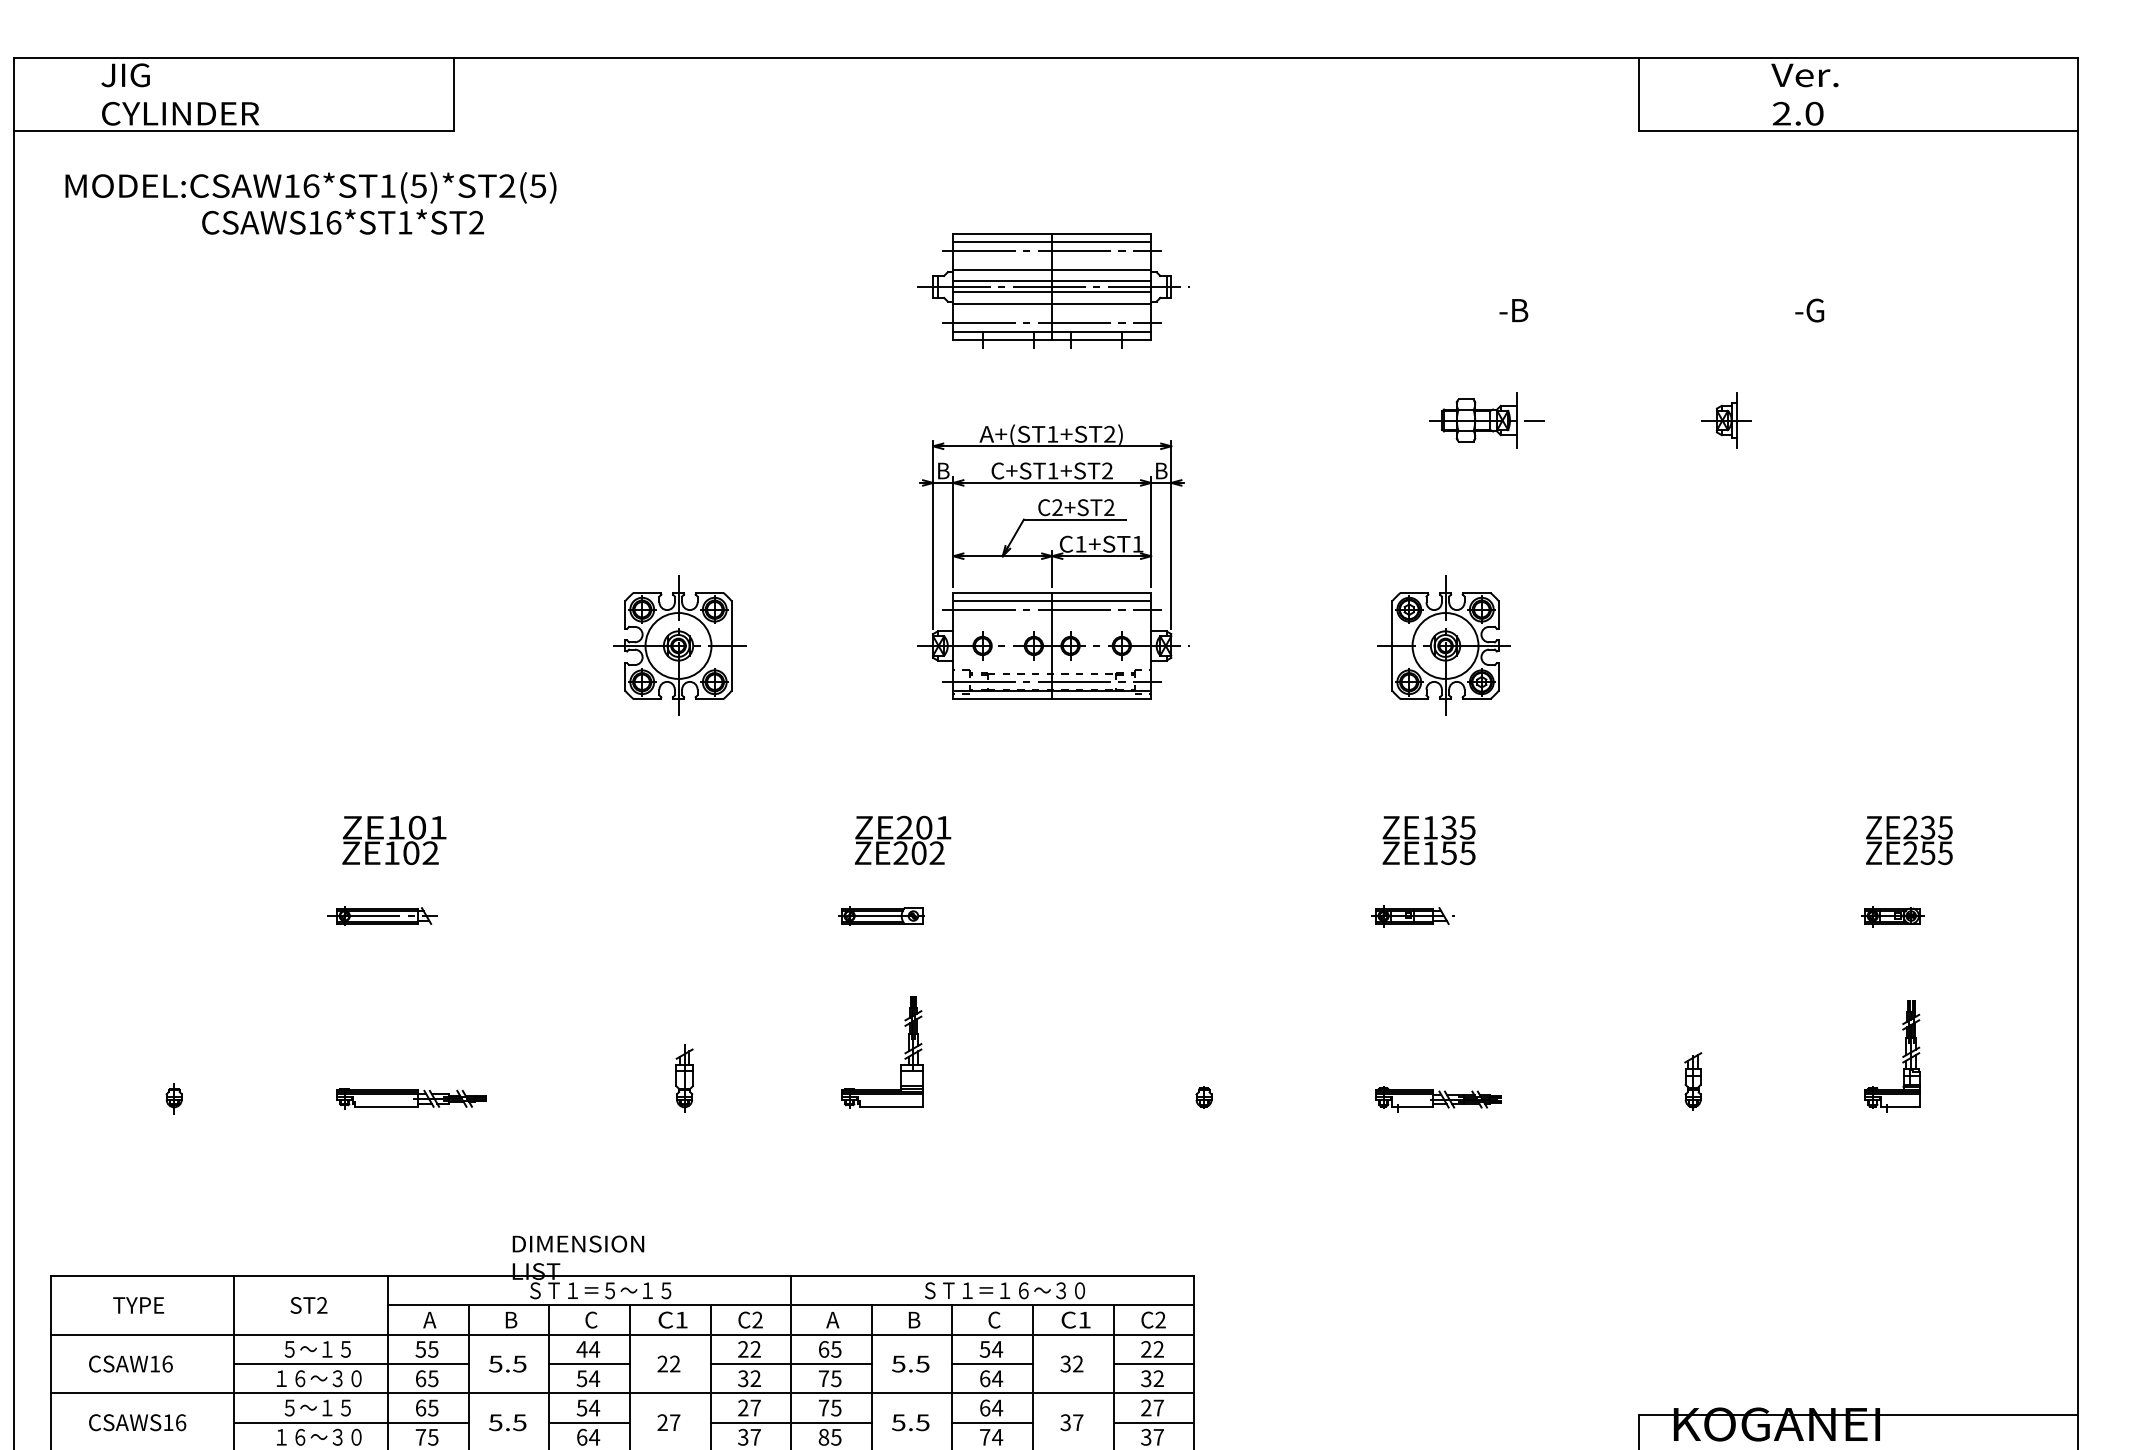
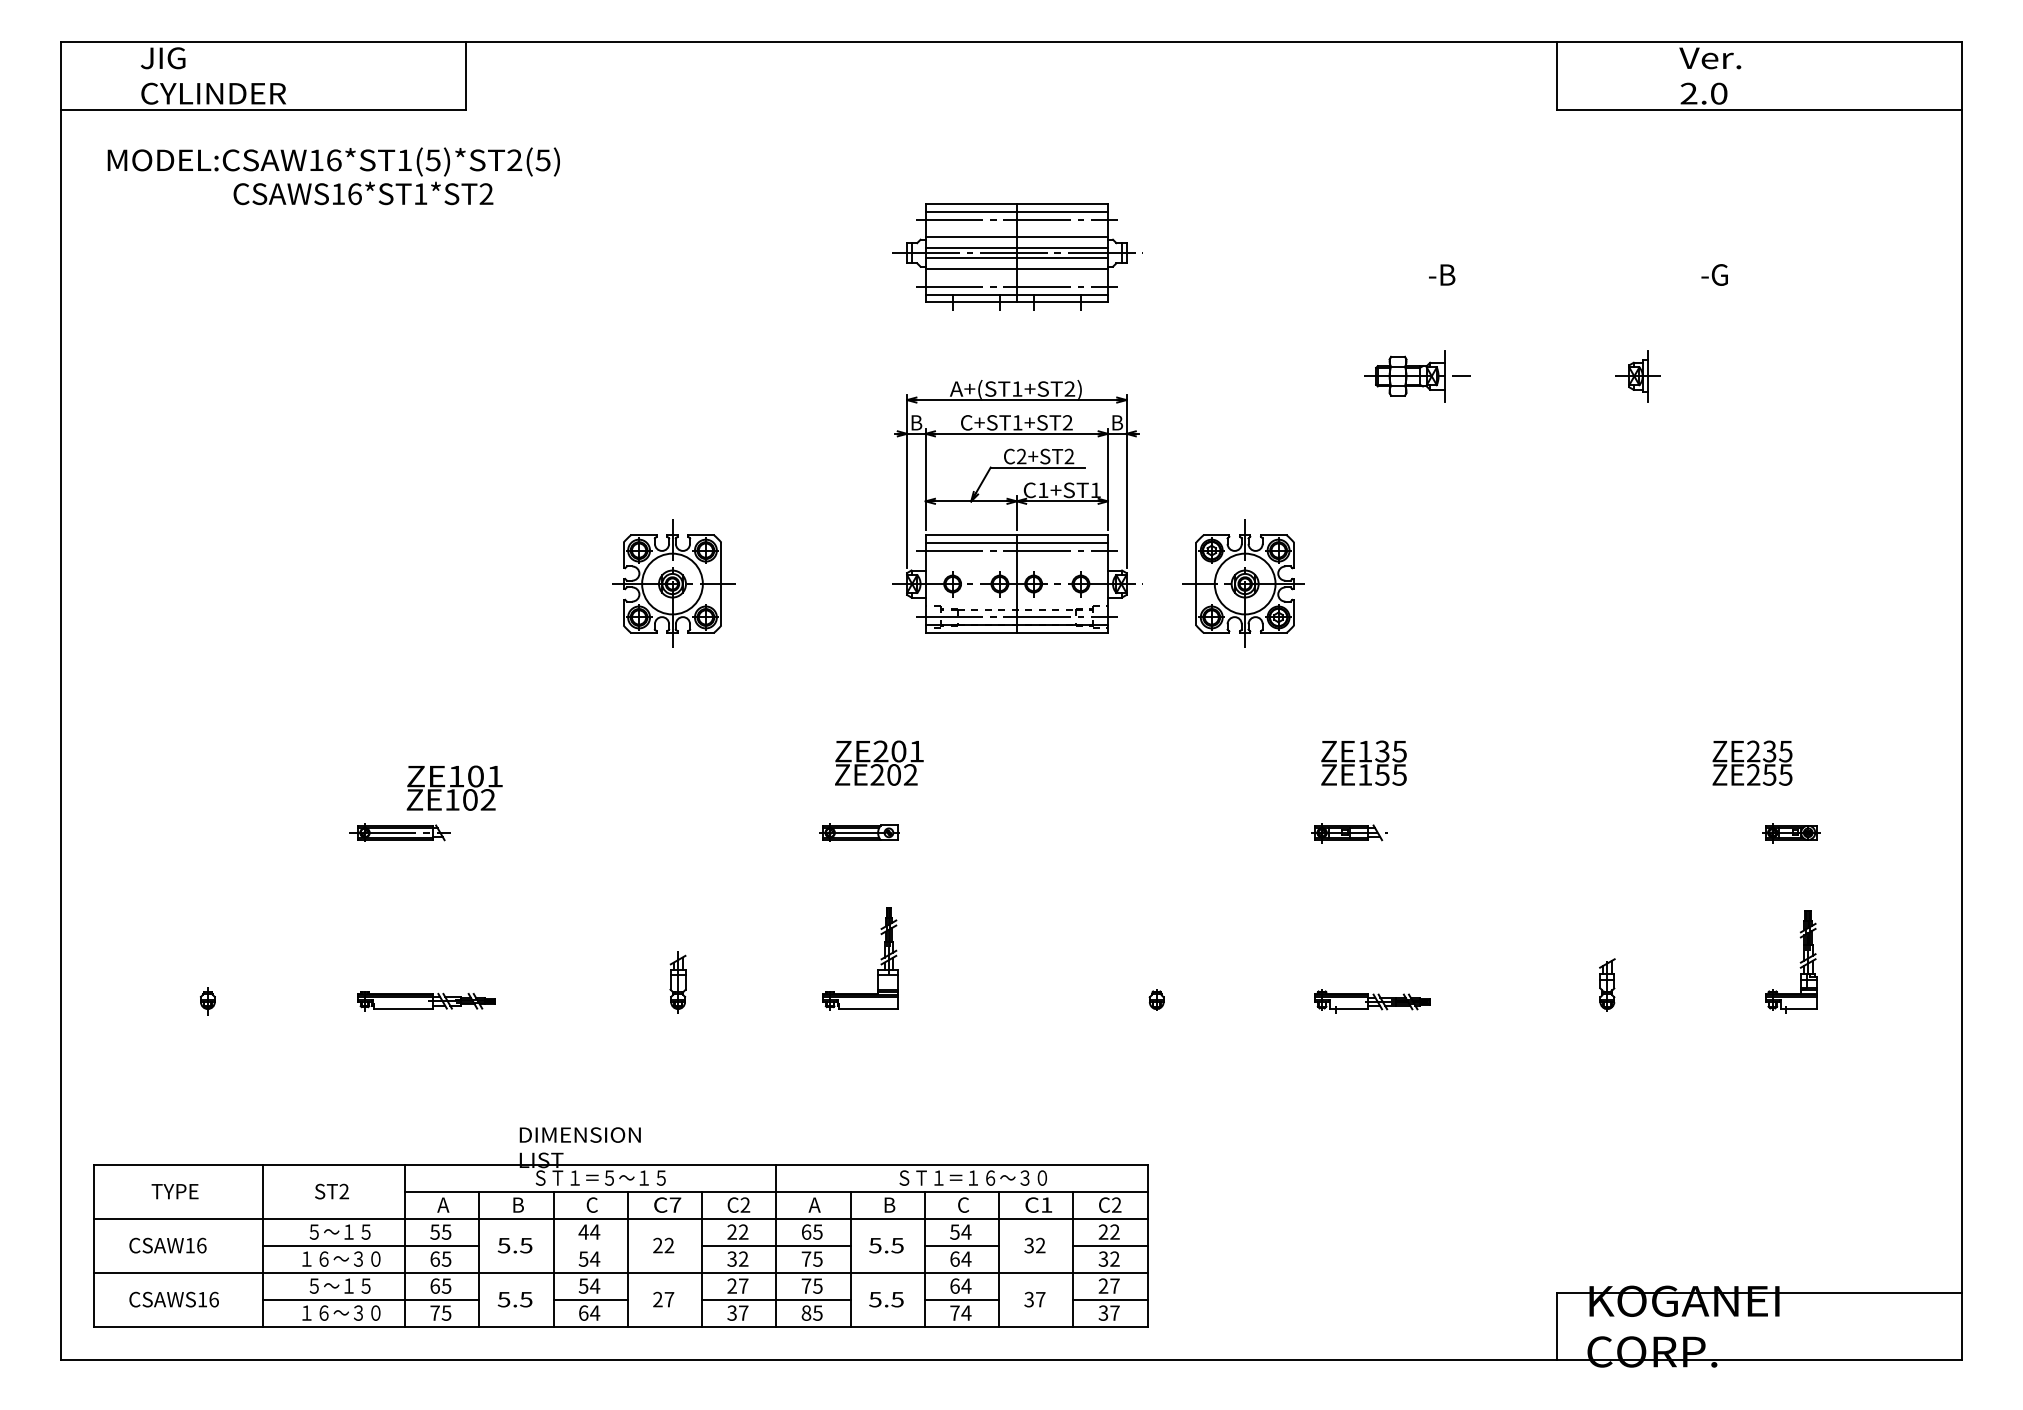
part: (1443, 645) -> (1243, 583), moved
text: (394, 839) -> (454, 787), moved
text: (1909, 839) -> (1752, 762), moved
text: (681, 1319) -> (675, 1204), C1 -> C7
line: (589, 1363) -> (590, 1245), removed

